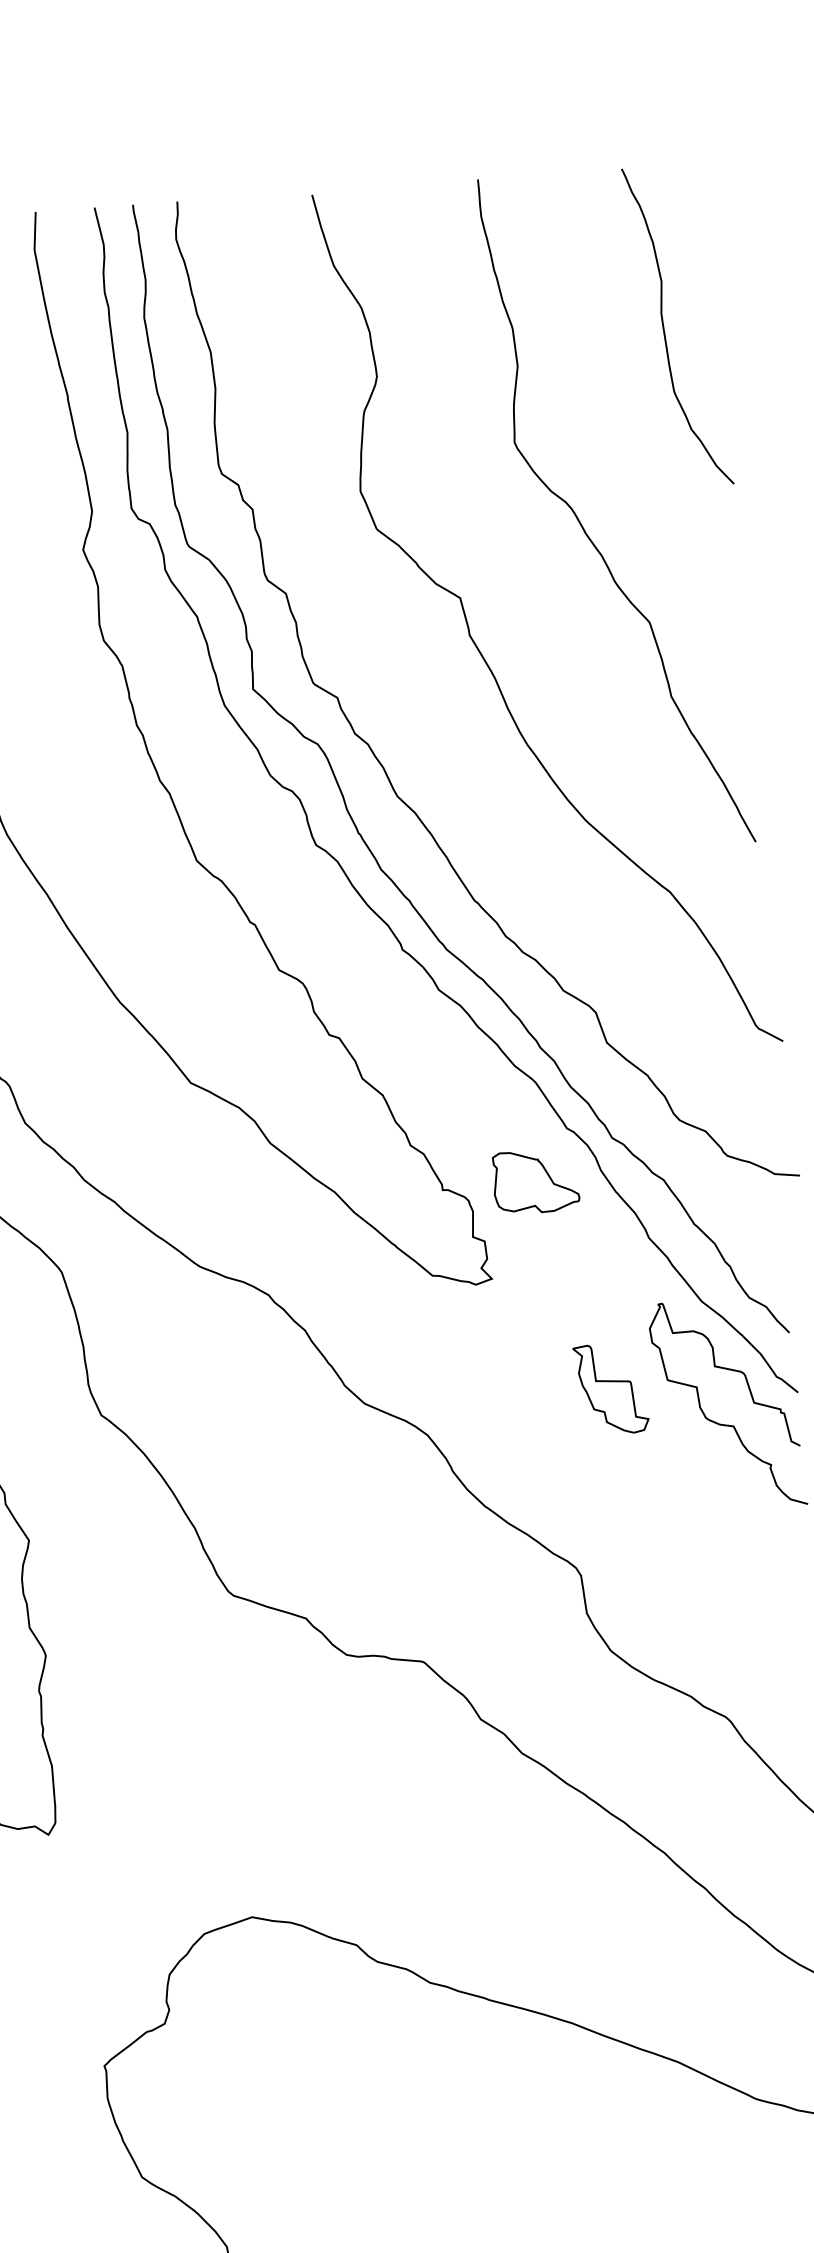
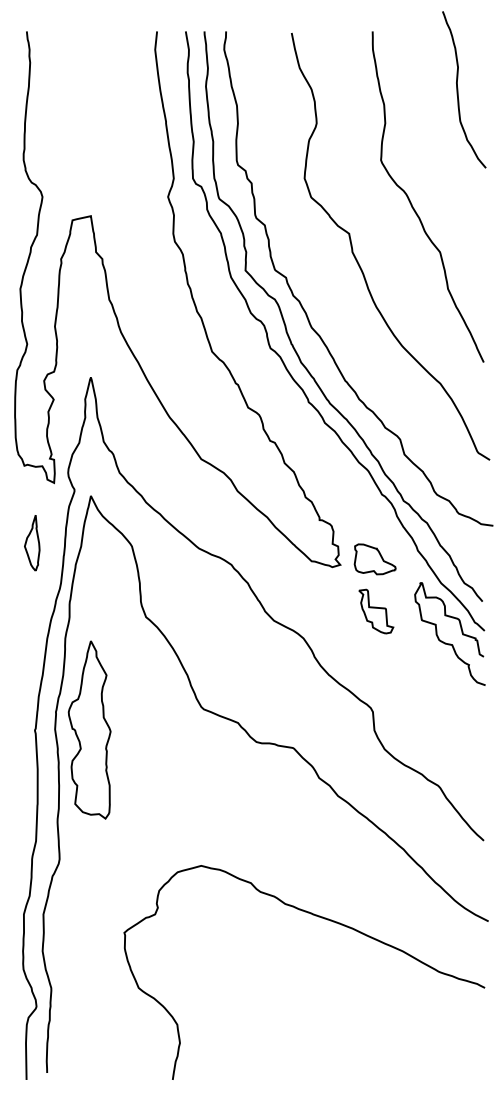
curve: (665, 326) -> (458, 89), moved
part: (534, 1182) -> (374, 559), moved
part: (611, 1388) -> (376, 611), moved

